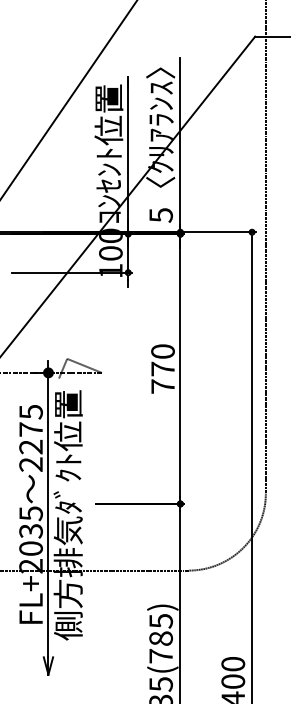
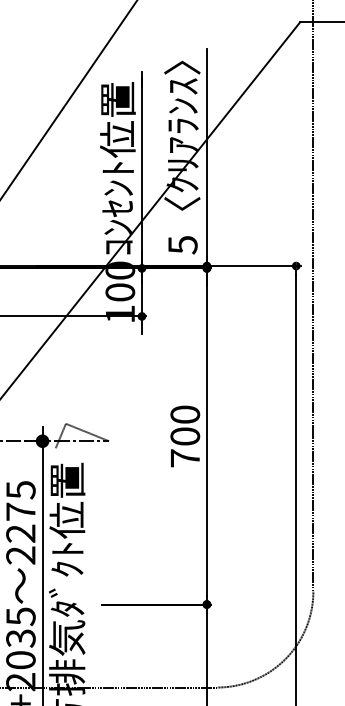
text: (162, 368) -> (184, 435), 770 -> 700

